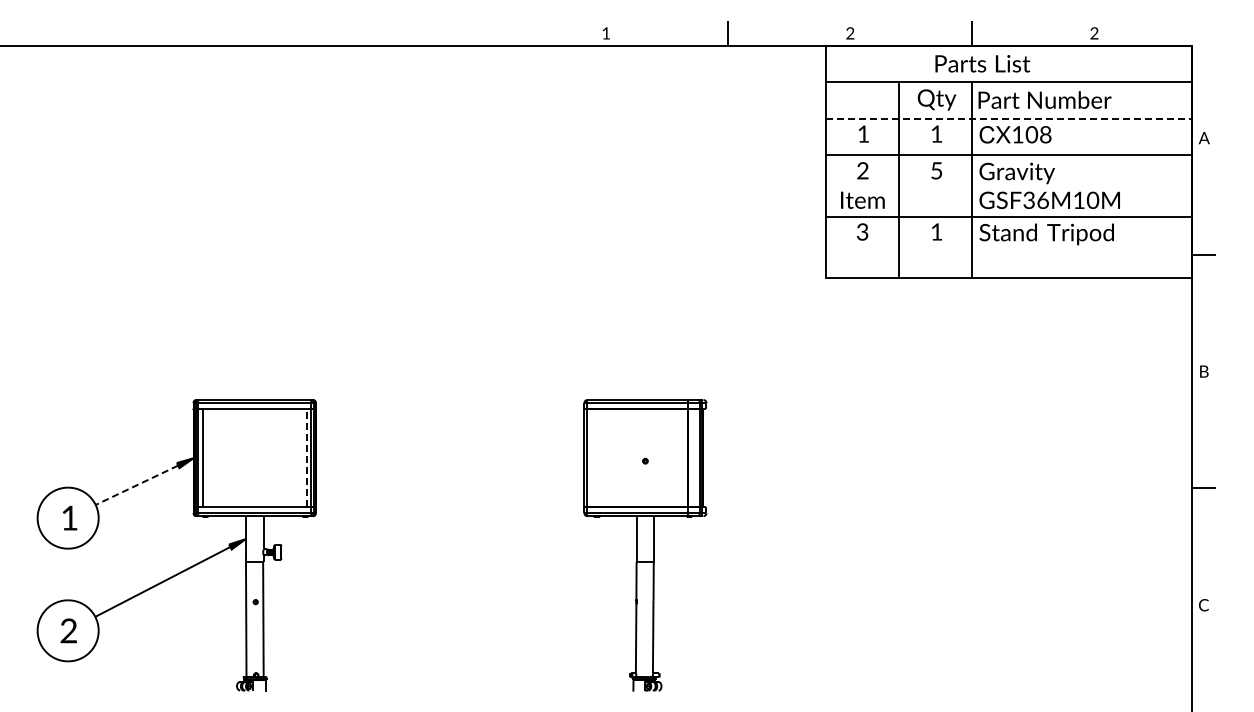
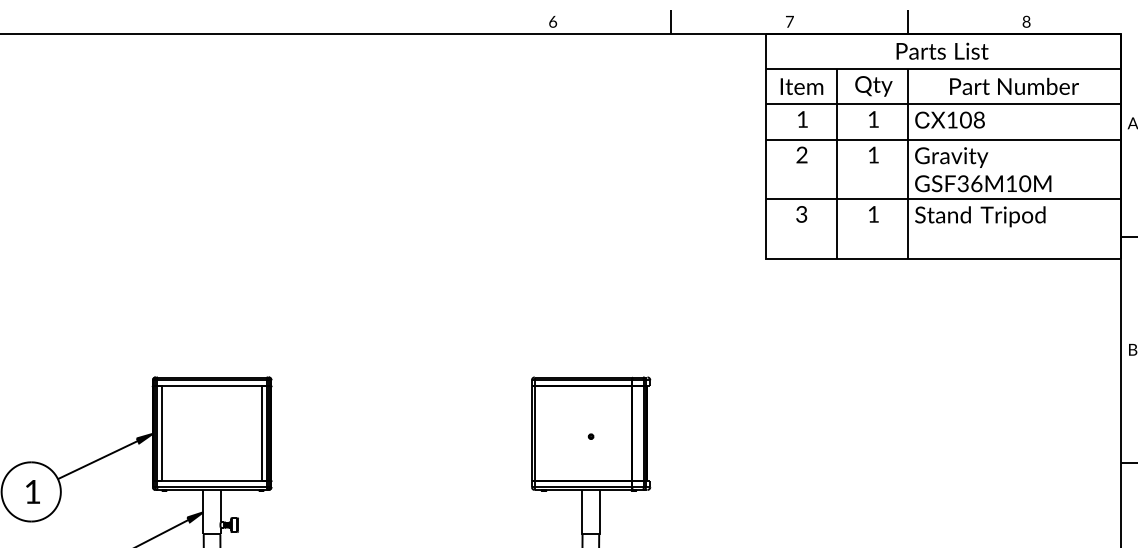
text: (606, 33) -> (553, 21), 1 -> 6
text: (850, 33) -> (789, 21), 2 -> 7
text: (1094, 33) -> (1026, 21), 2 -> 8
text: (982, 63) -> (942, 50), moved
text: (1044, 99) -> (1014, 85), moved
line: (1009, 118) -> (944, 104), dashed -> solid
text: (936, 170) -> (873, 154), 5 -> 1
text: (862, 199) -> (801, 85), moved
line: (306, 455) -> (262, 431), dashed -> solid
line: (136, 485) -> (97, 460), dashed -> solid

